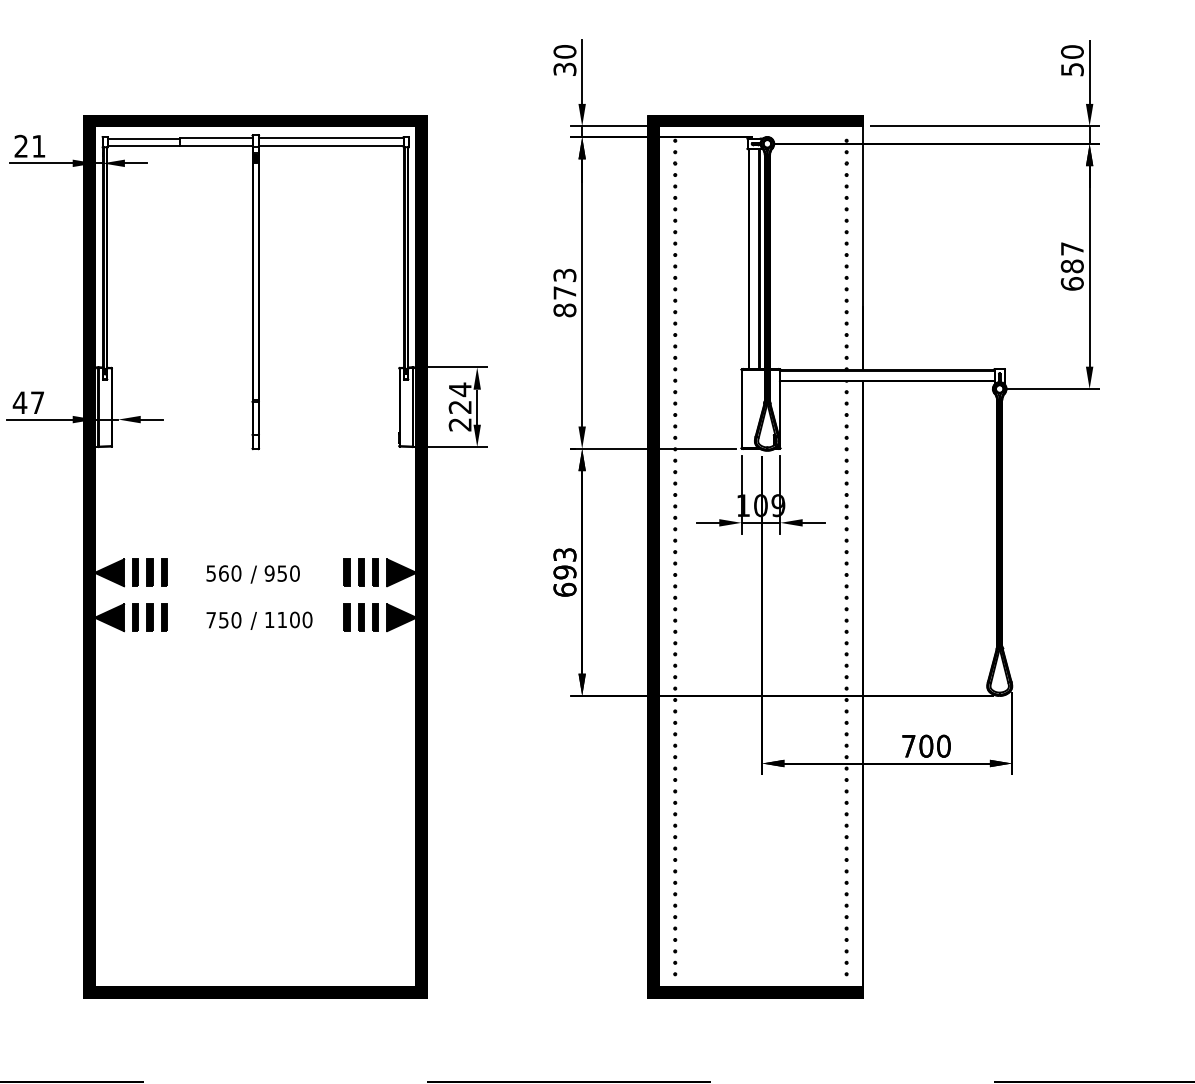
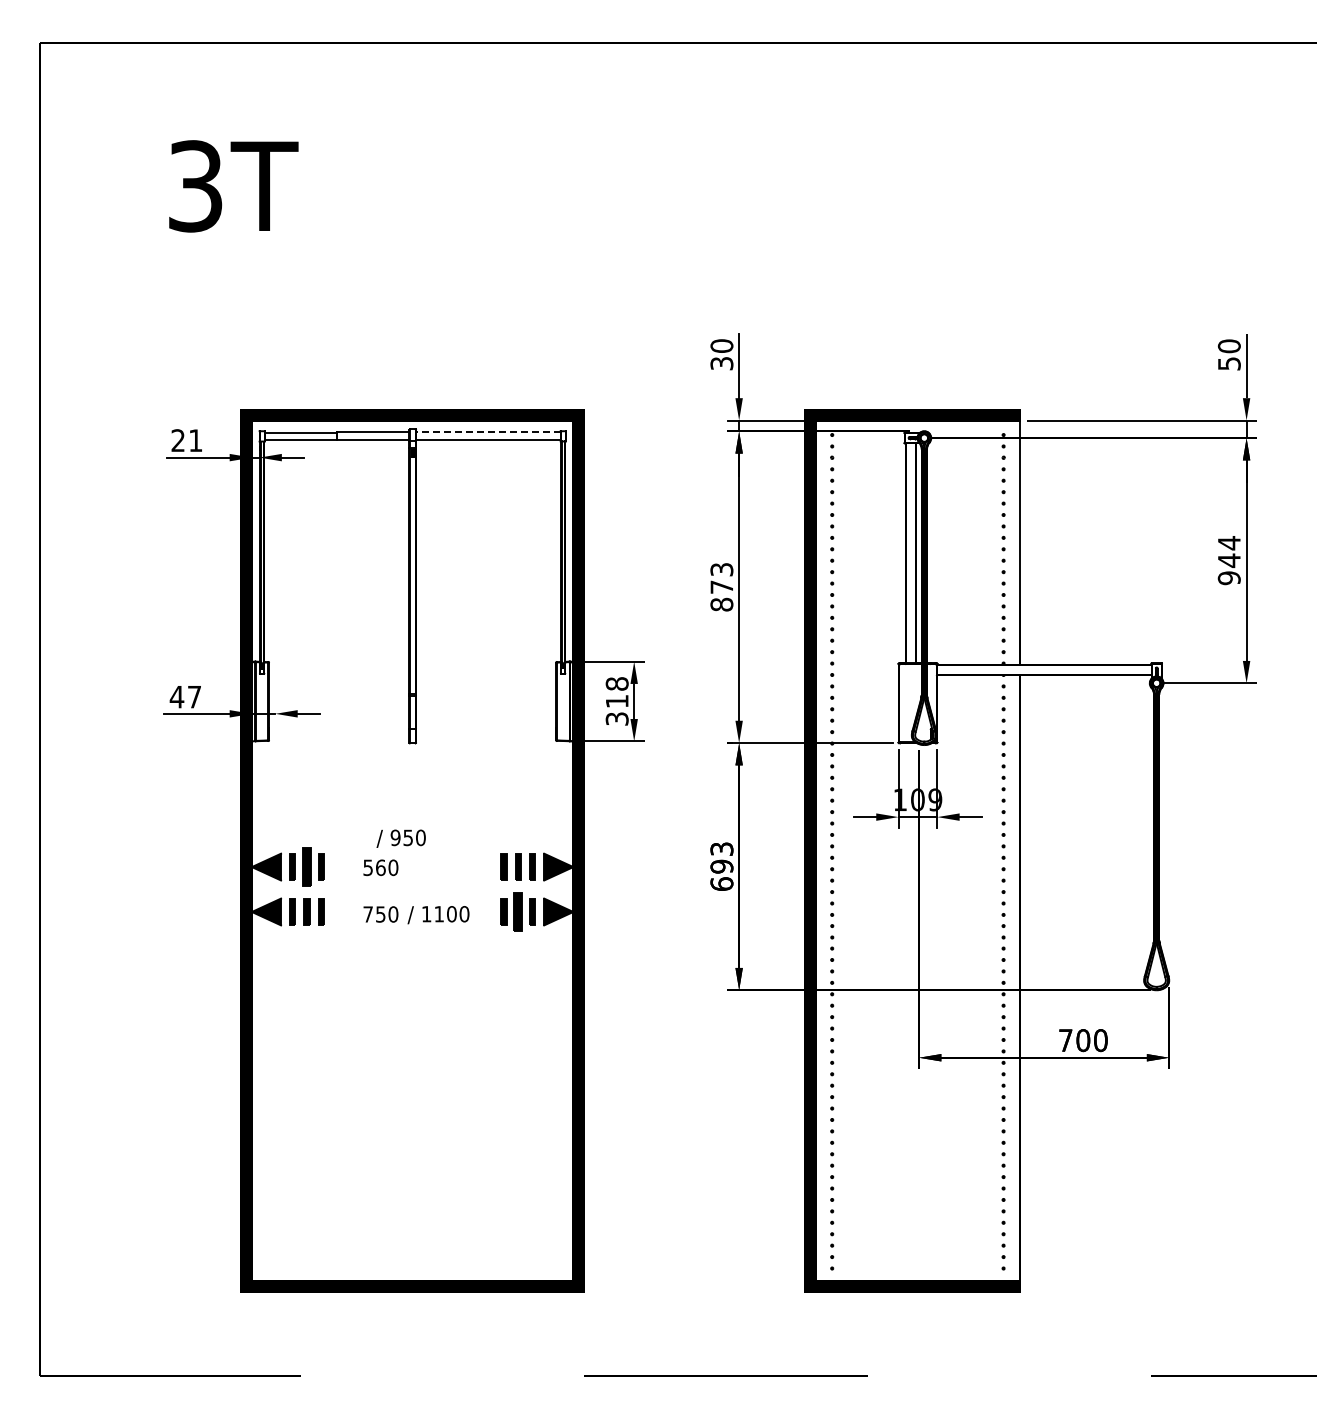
line: (330, 138) -> (487, 432), solid -> dashed
text: (1071, 266) -> (1228, 560), 687 -> 944
text: (459, 406) -> (616, 700), 224 -> 318
part: (149, 572) -> (306, 866), size x1.4
text: (274, 574) -> (400, 838), moved
part: (361, 617) -> (518, 911), size x1.4

